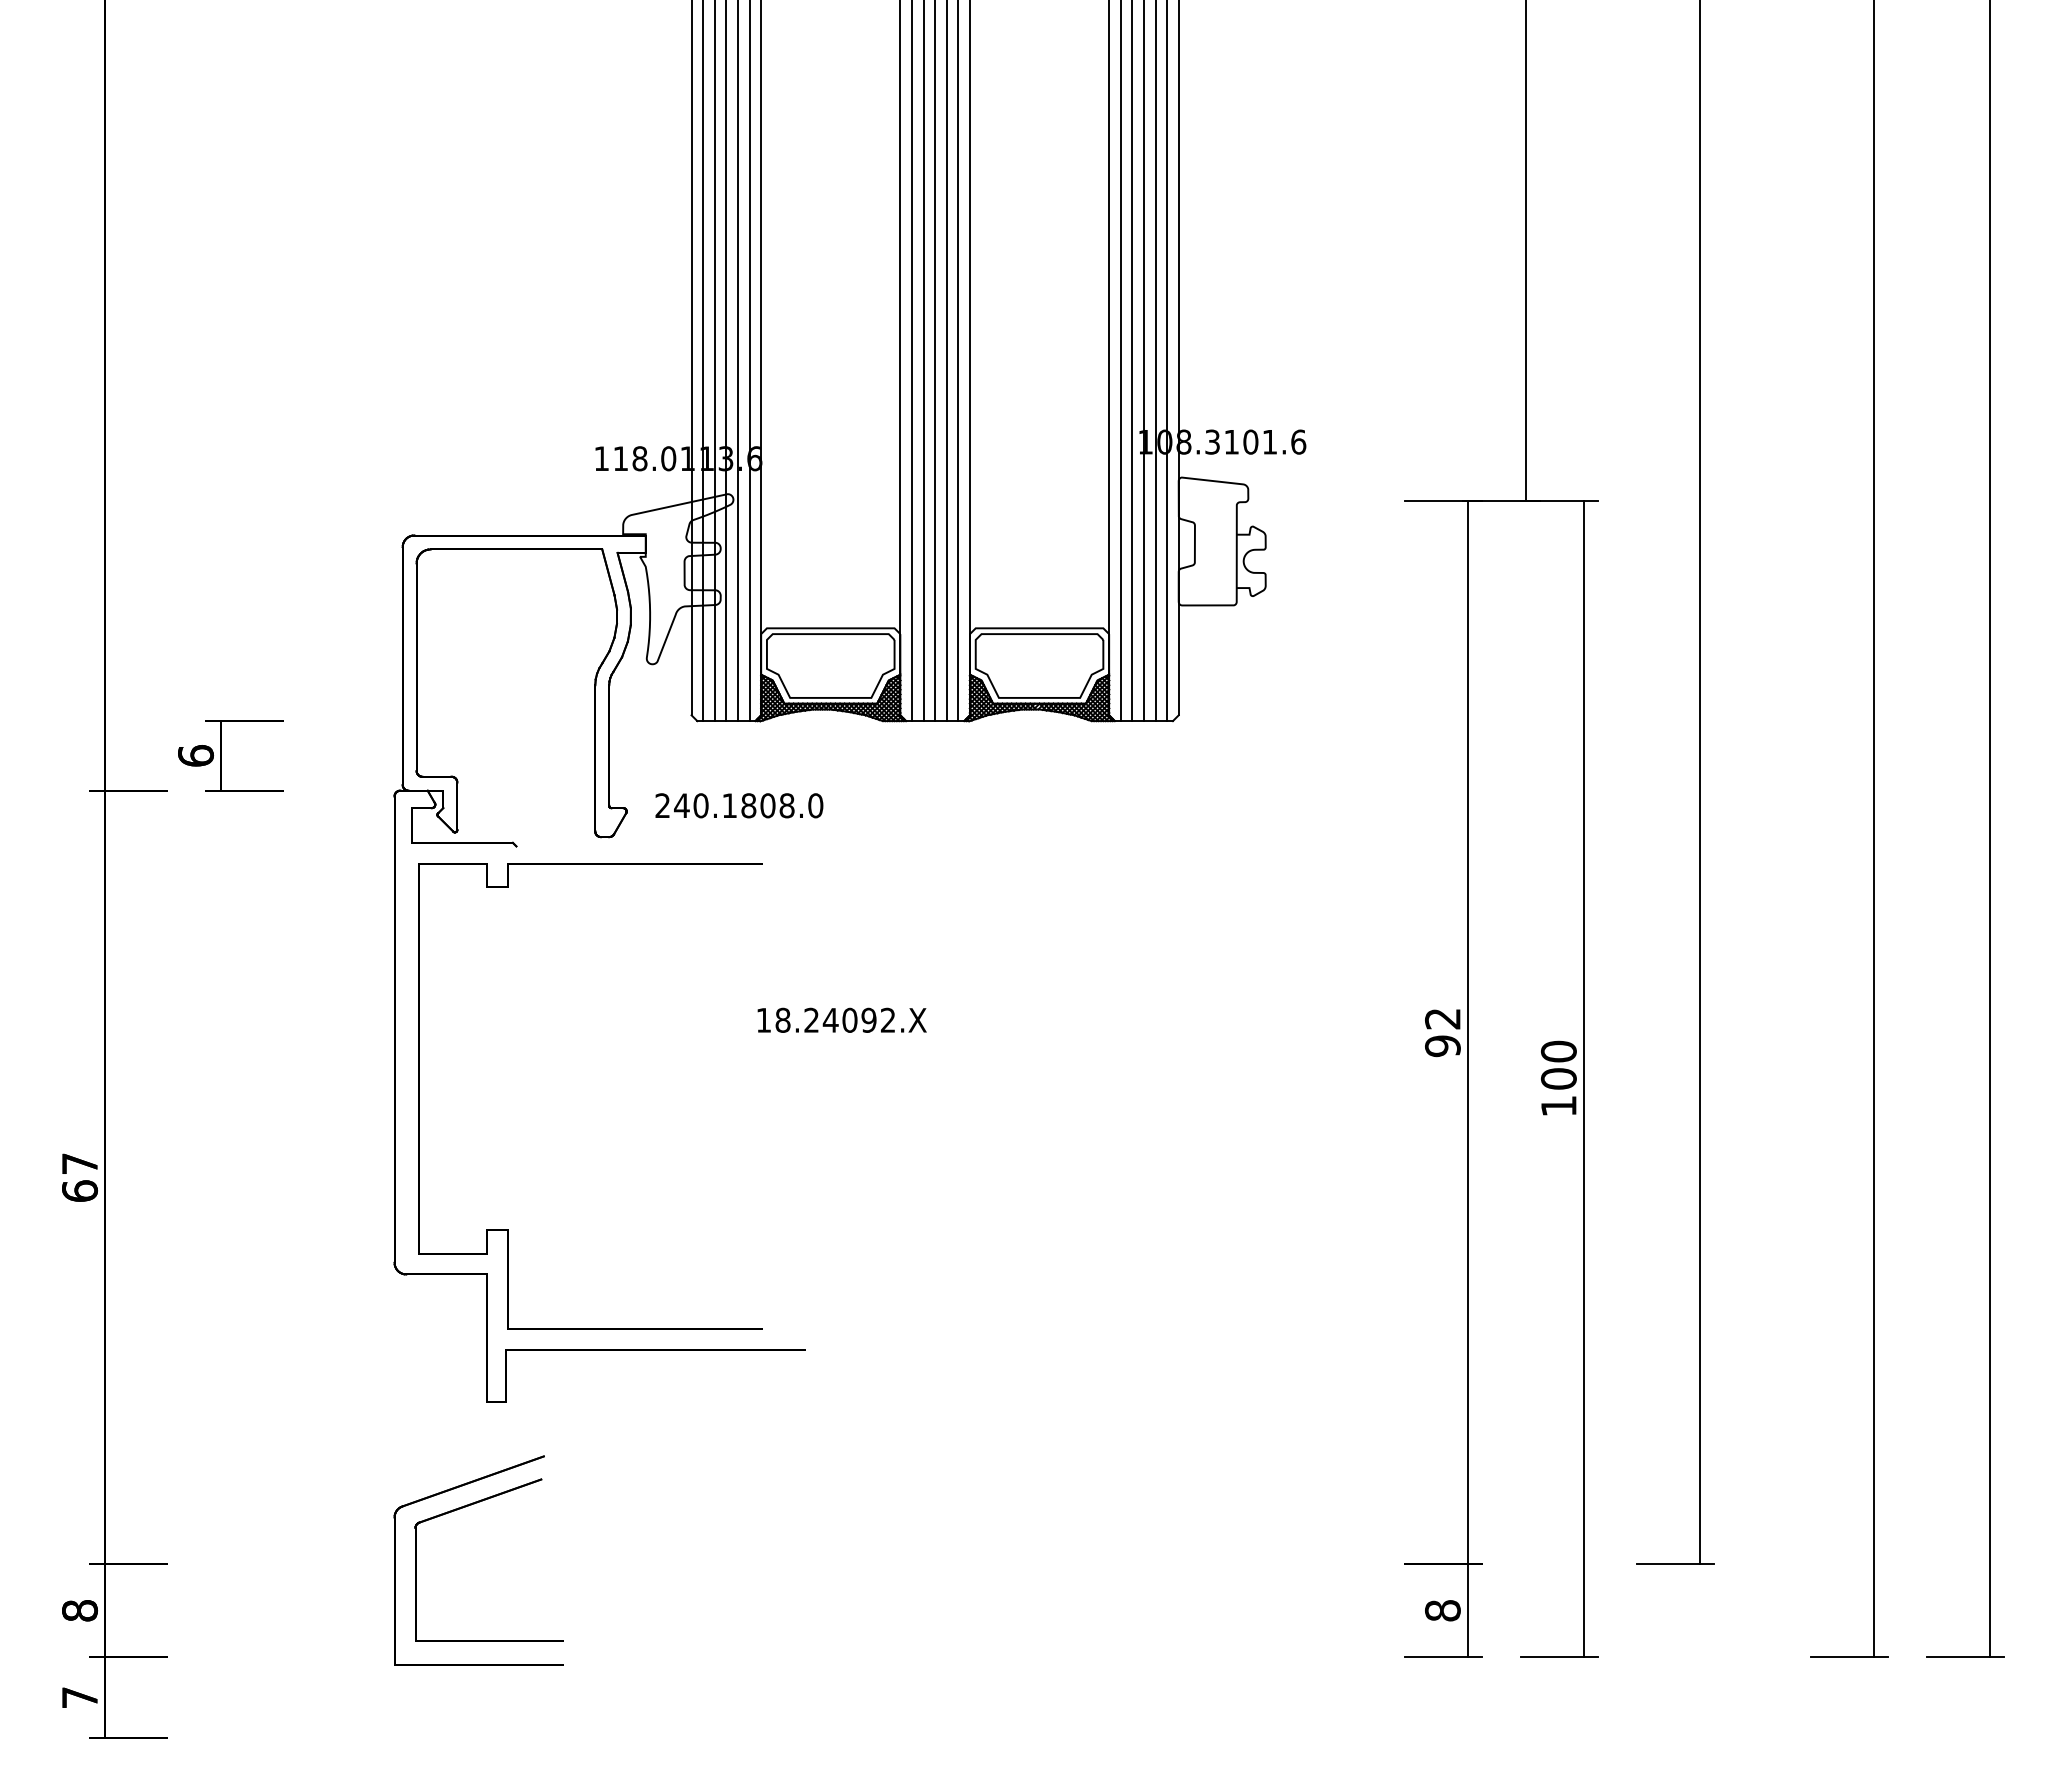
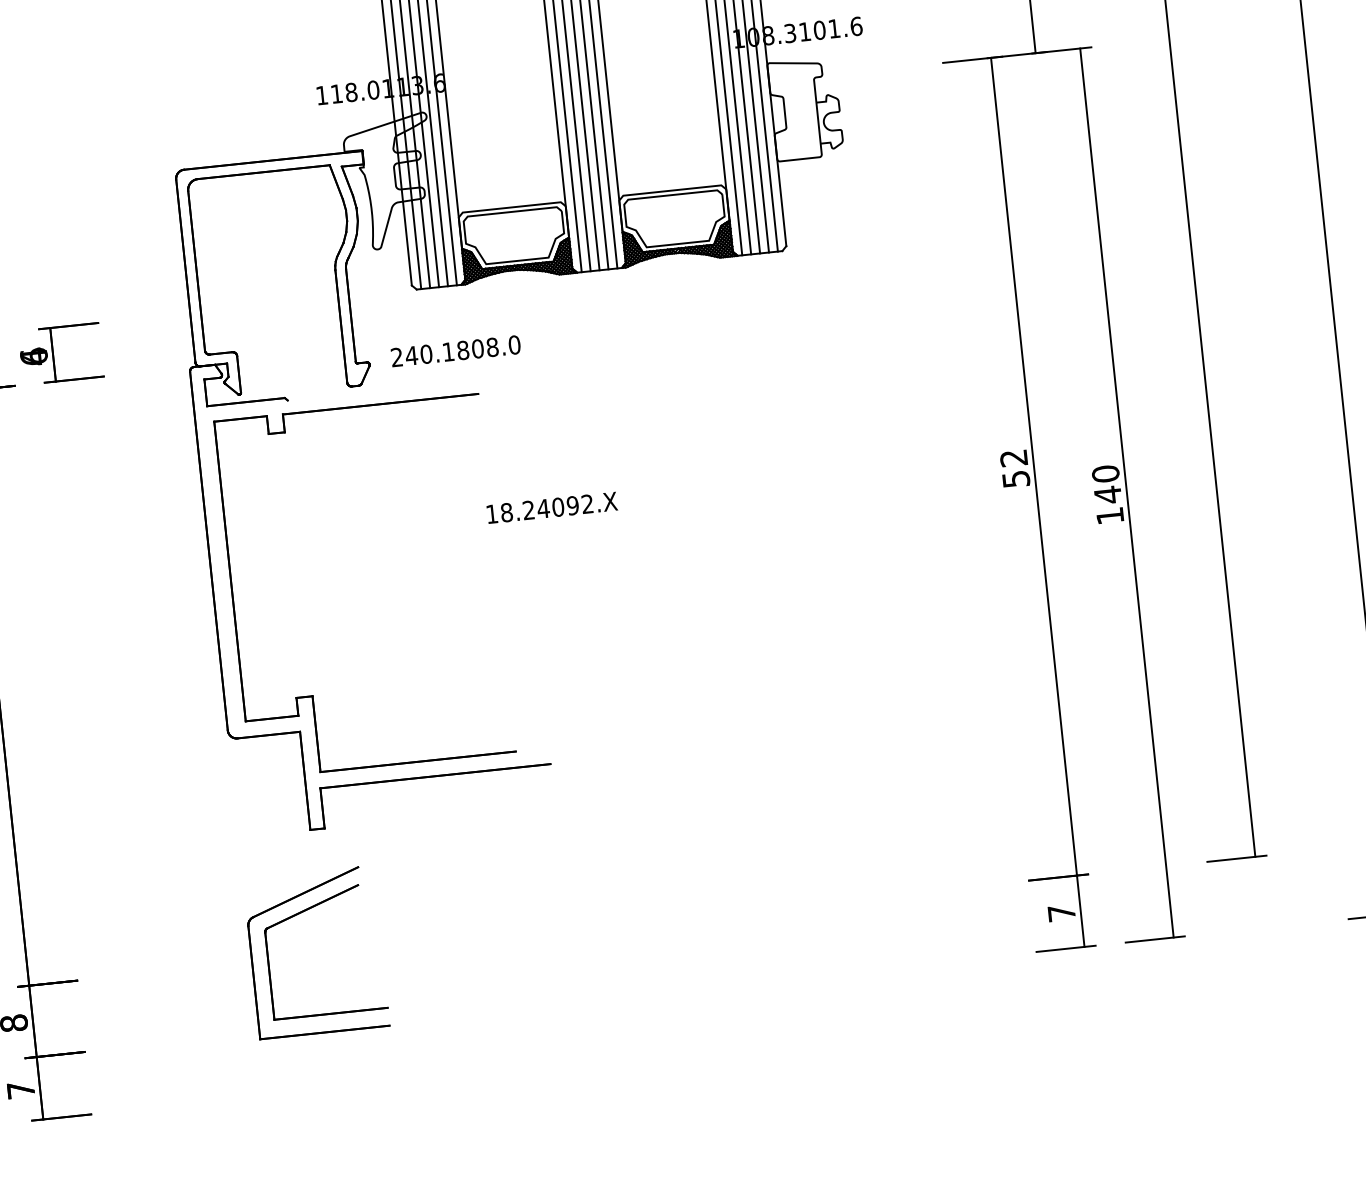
text: (195, 755) -> (33, 356), 6 -> 4
text: (1442, 1046) -> (1015, 479), 92 -> 52
text: (1558, 1078) -> (1107, 494), 100 -> 140
text: (1442, 1610) -> (1061, 913), 8 -> 7

